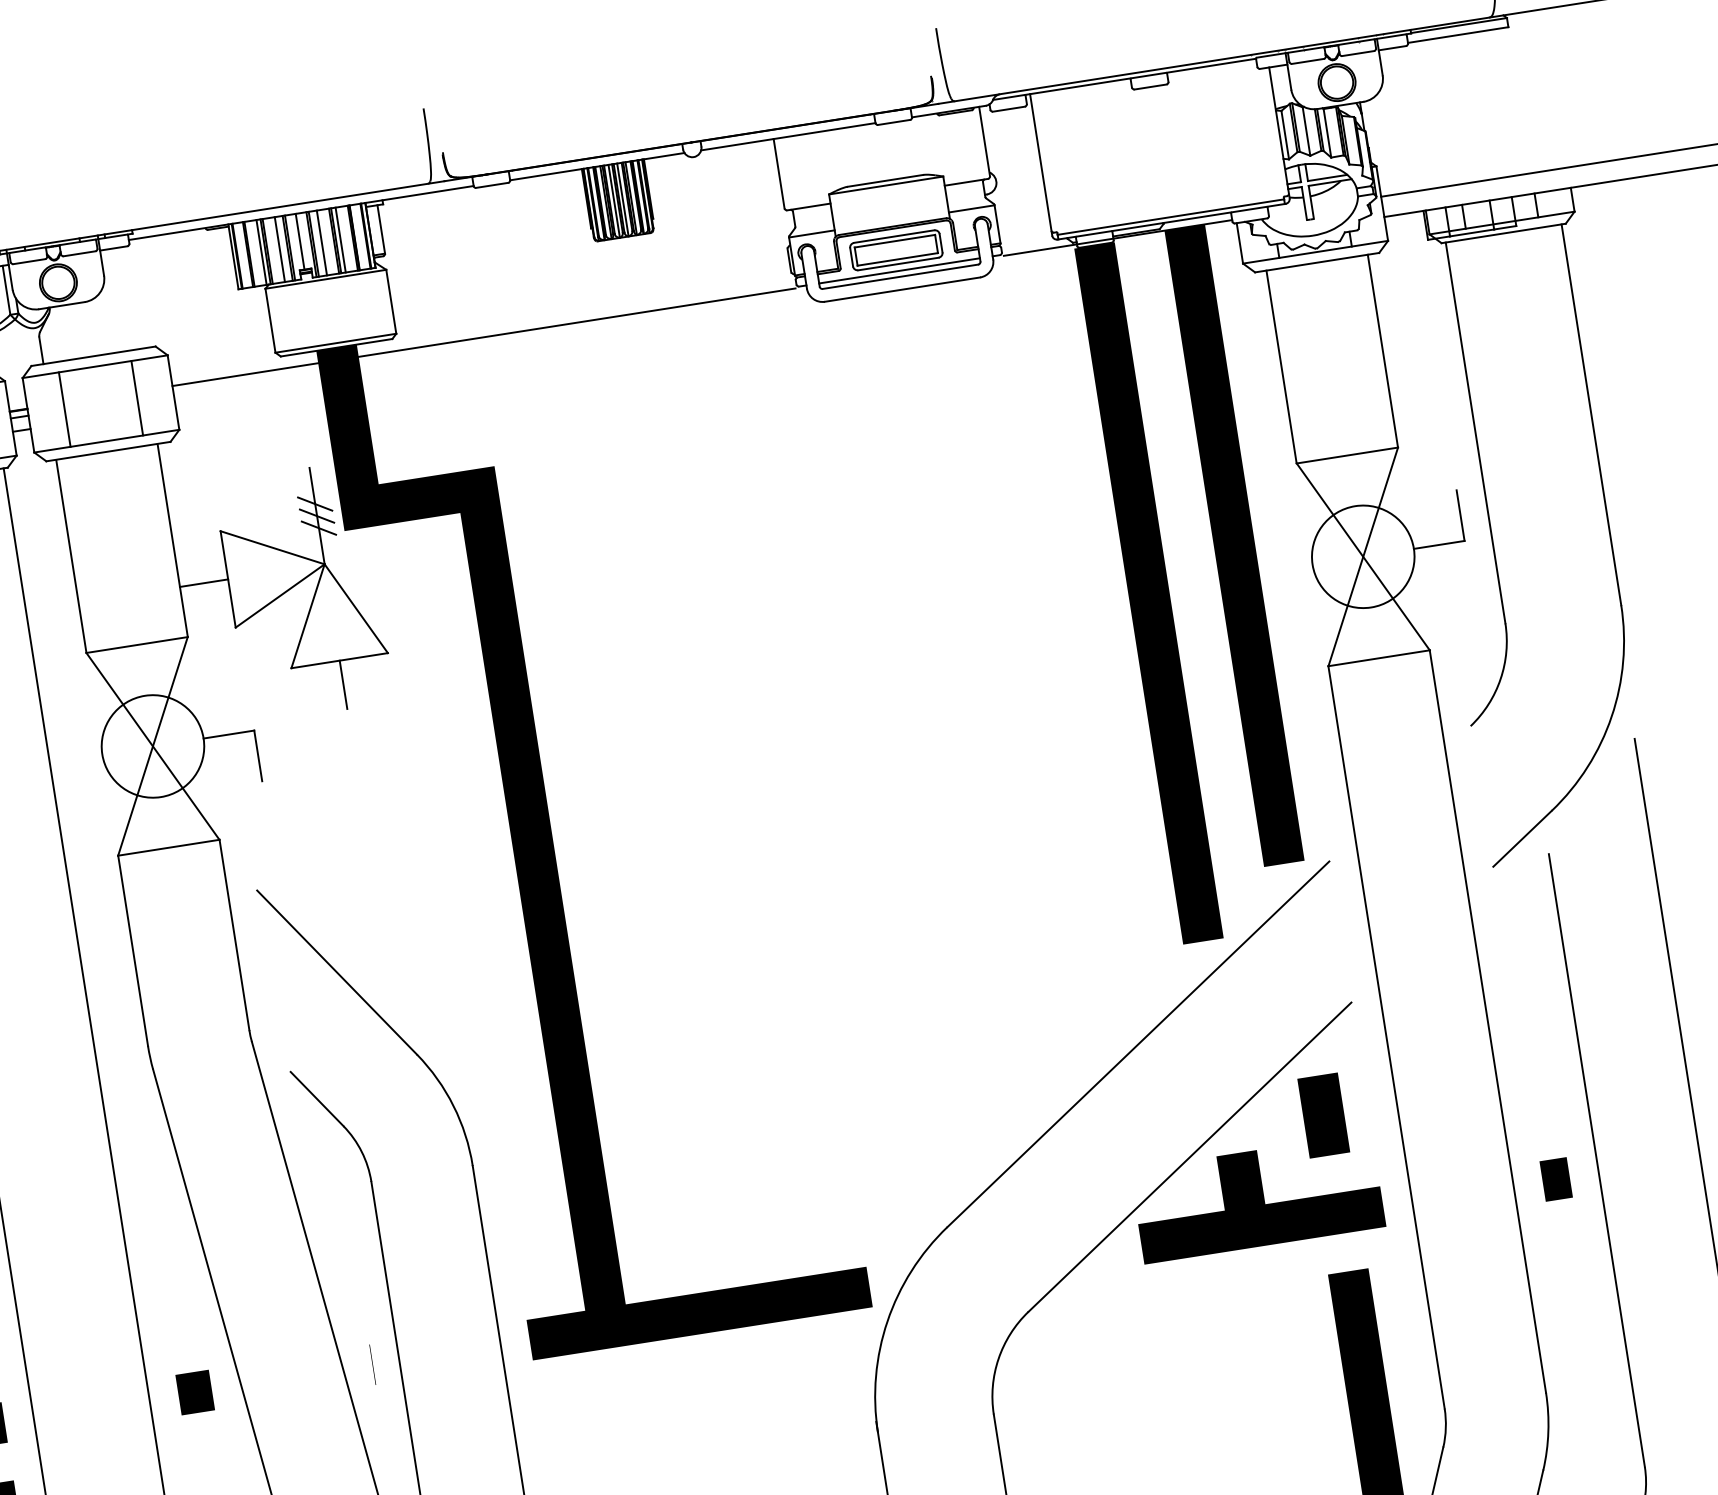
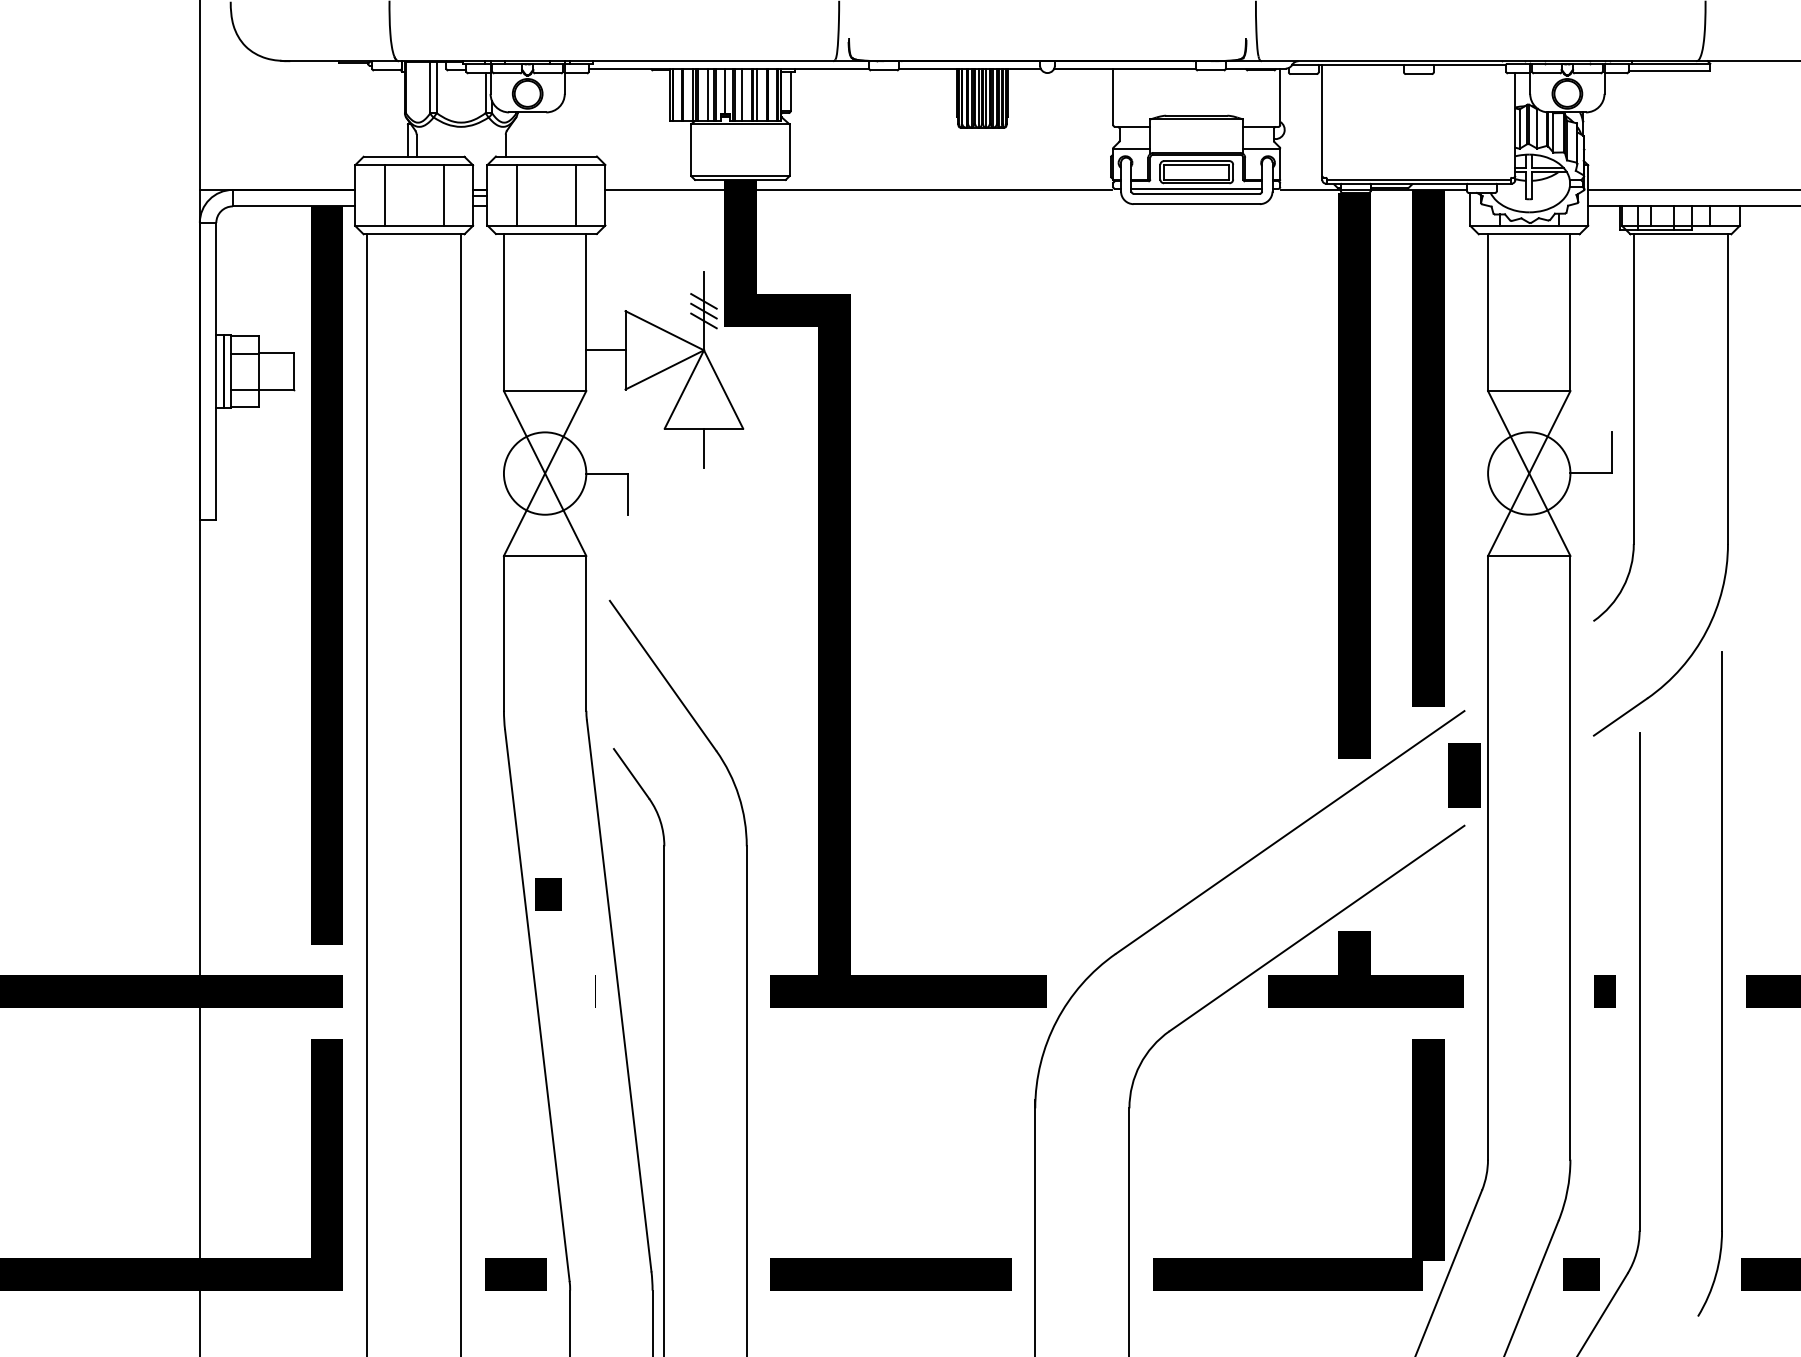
line: (1323, 1116) -> (1464, 775), moved
line: (372, 1364) -> (595, 991), moved
line: (195, 1392) -> (548, 894), moved

